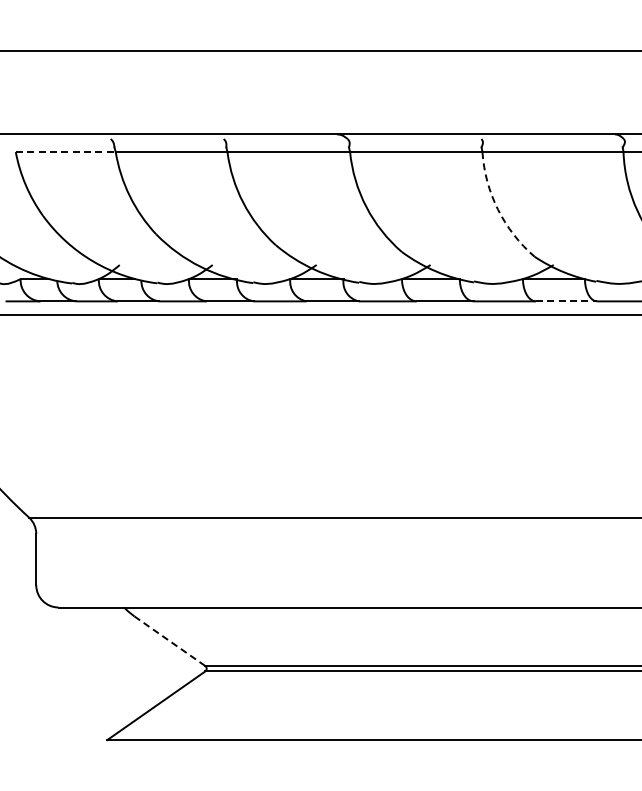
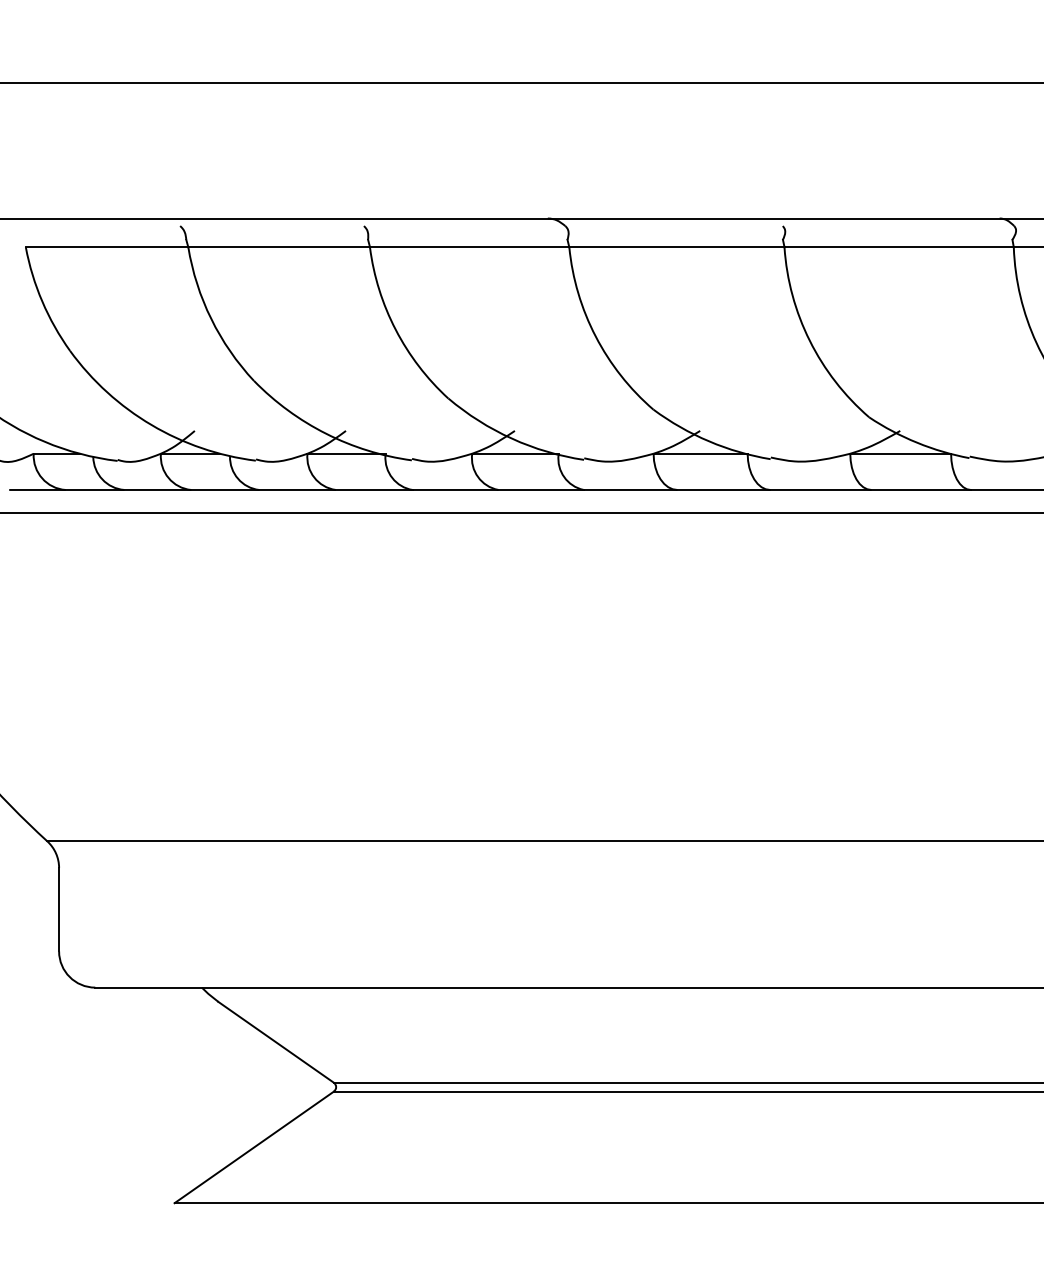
line: (65, 152) -> (106, 247), dashed -> solid
arc: (498, 209) -> (810, 340), dashed -> solid
line: (566, 301) -> (921, 490), dashed -> solid
line: (169, 640) -> (275, 1041), dashed -> solid

